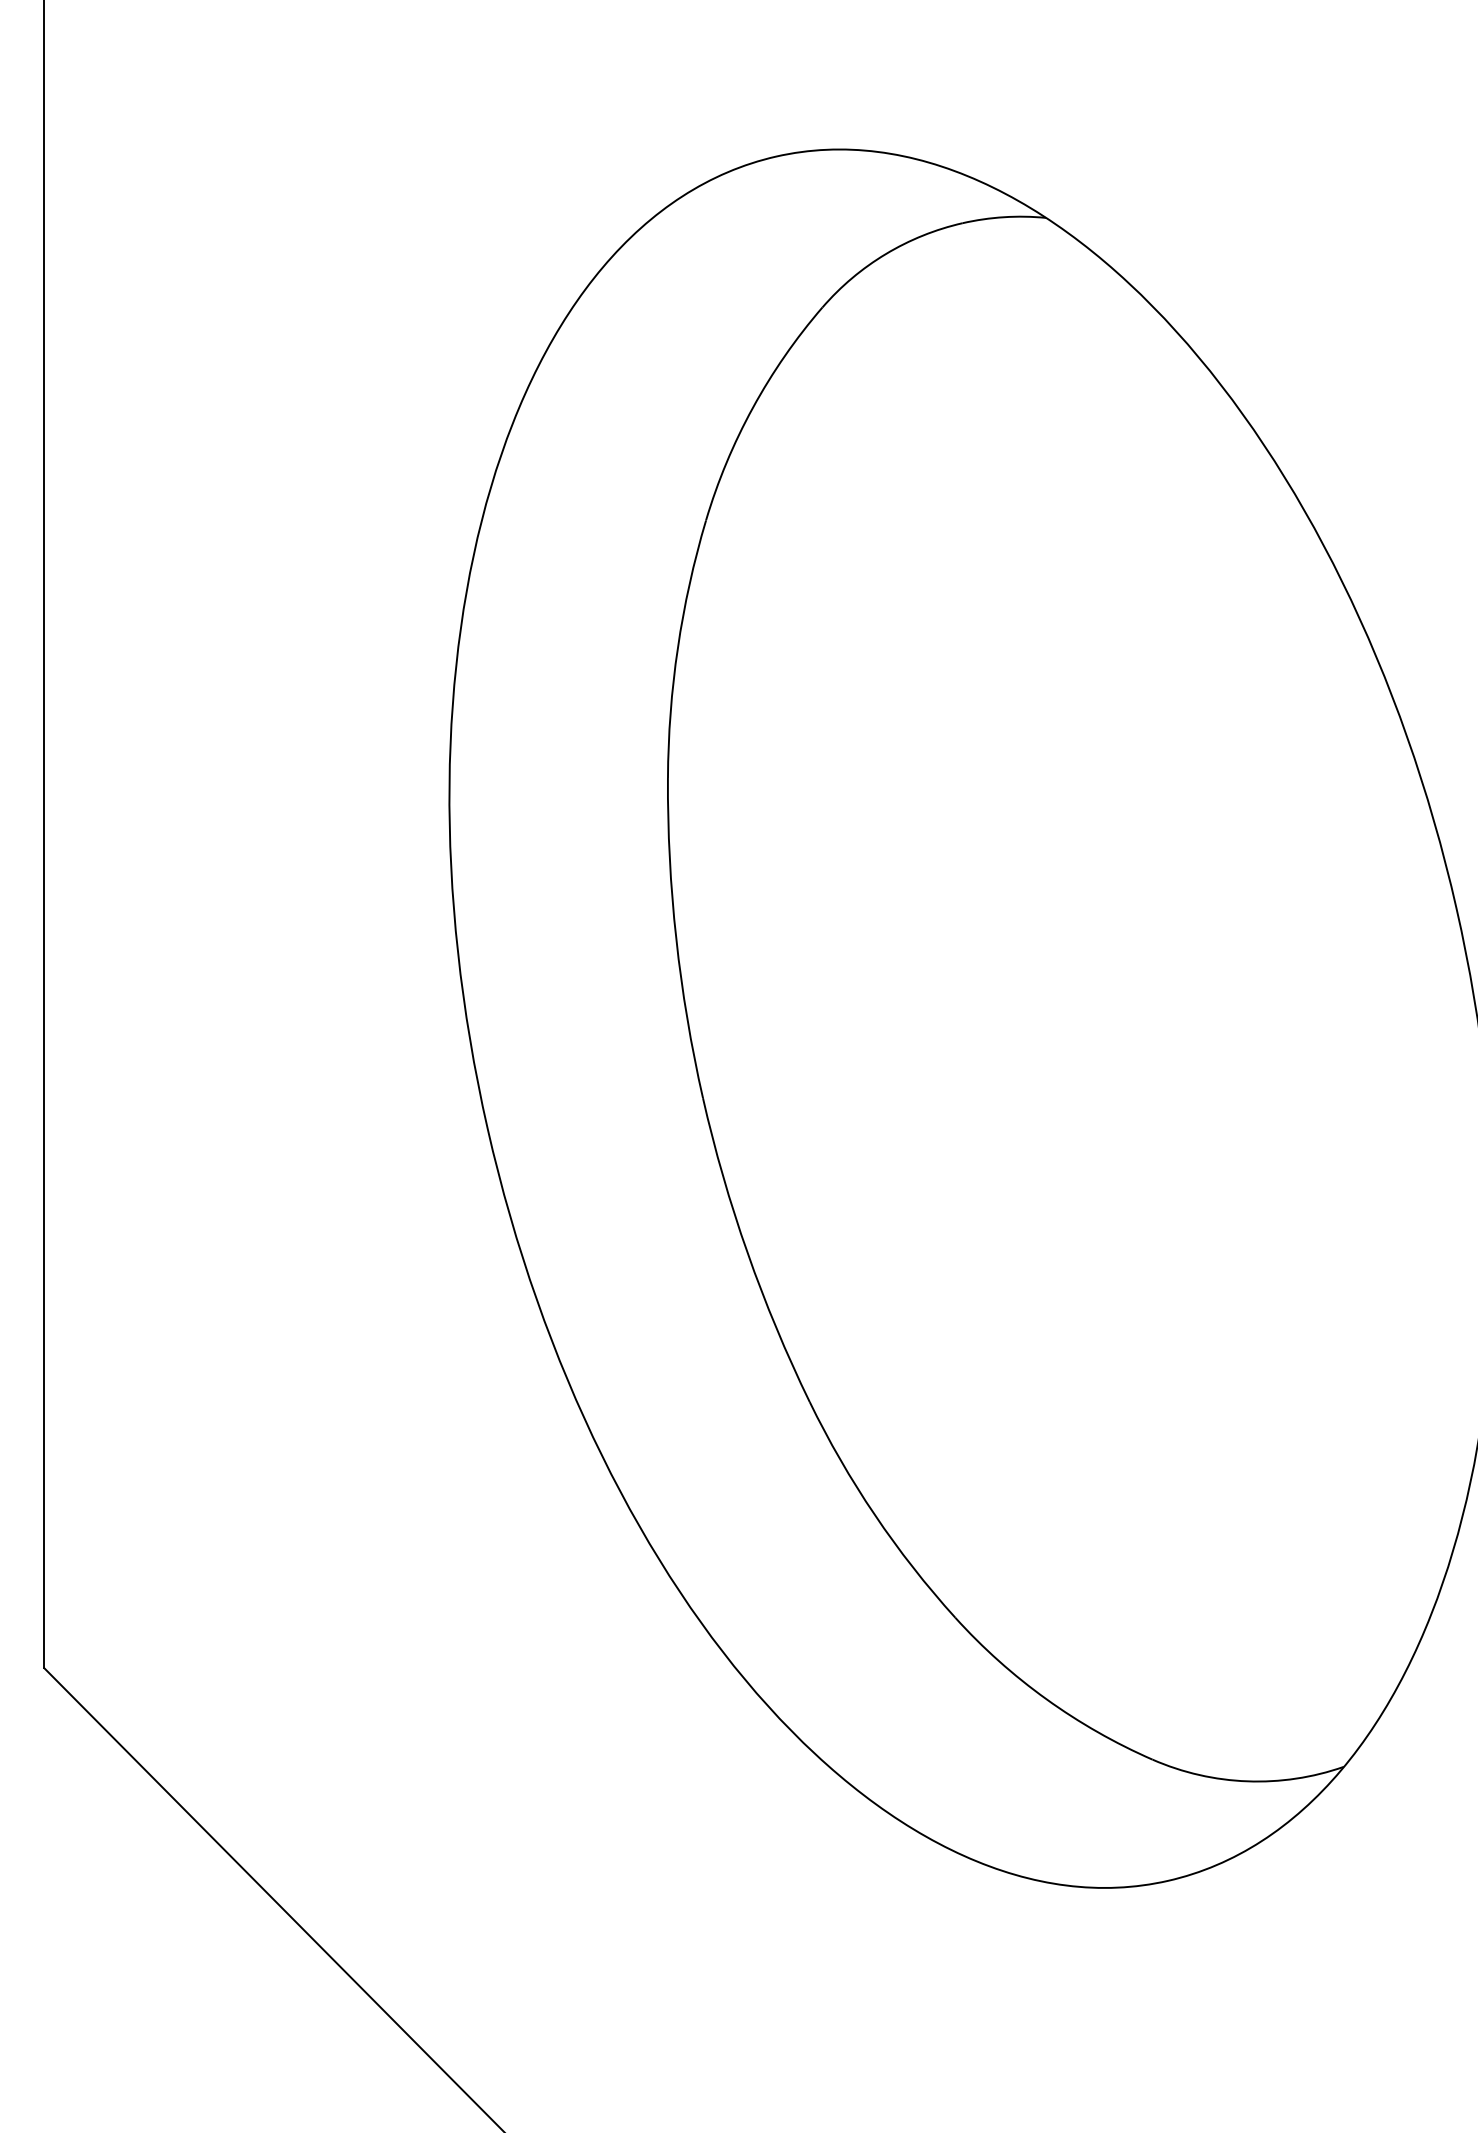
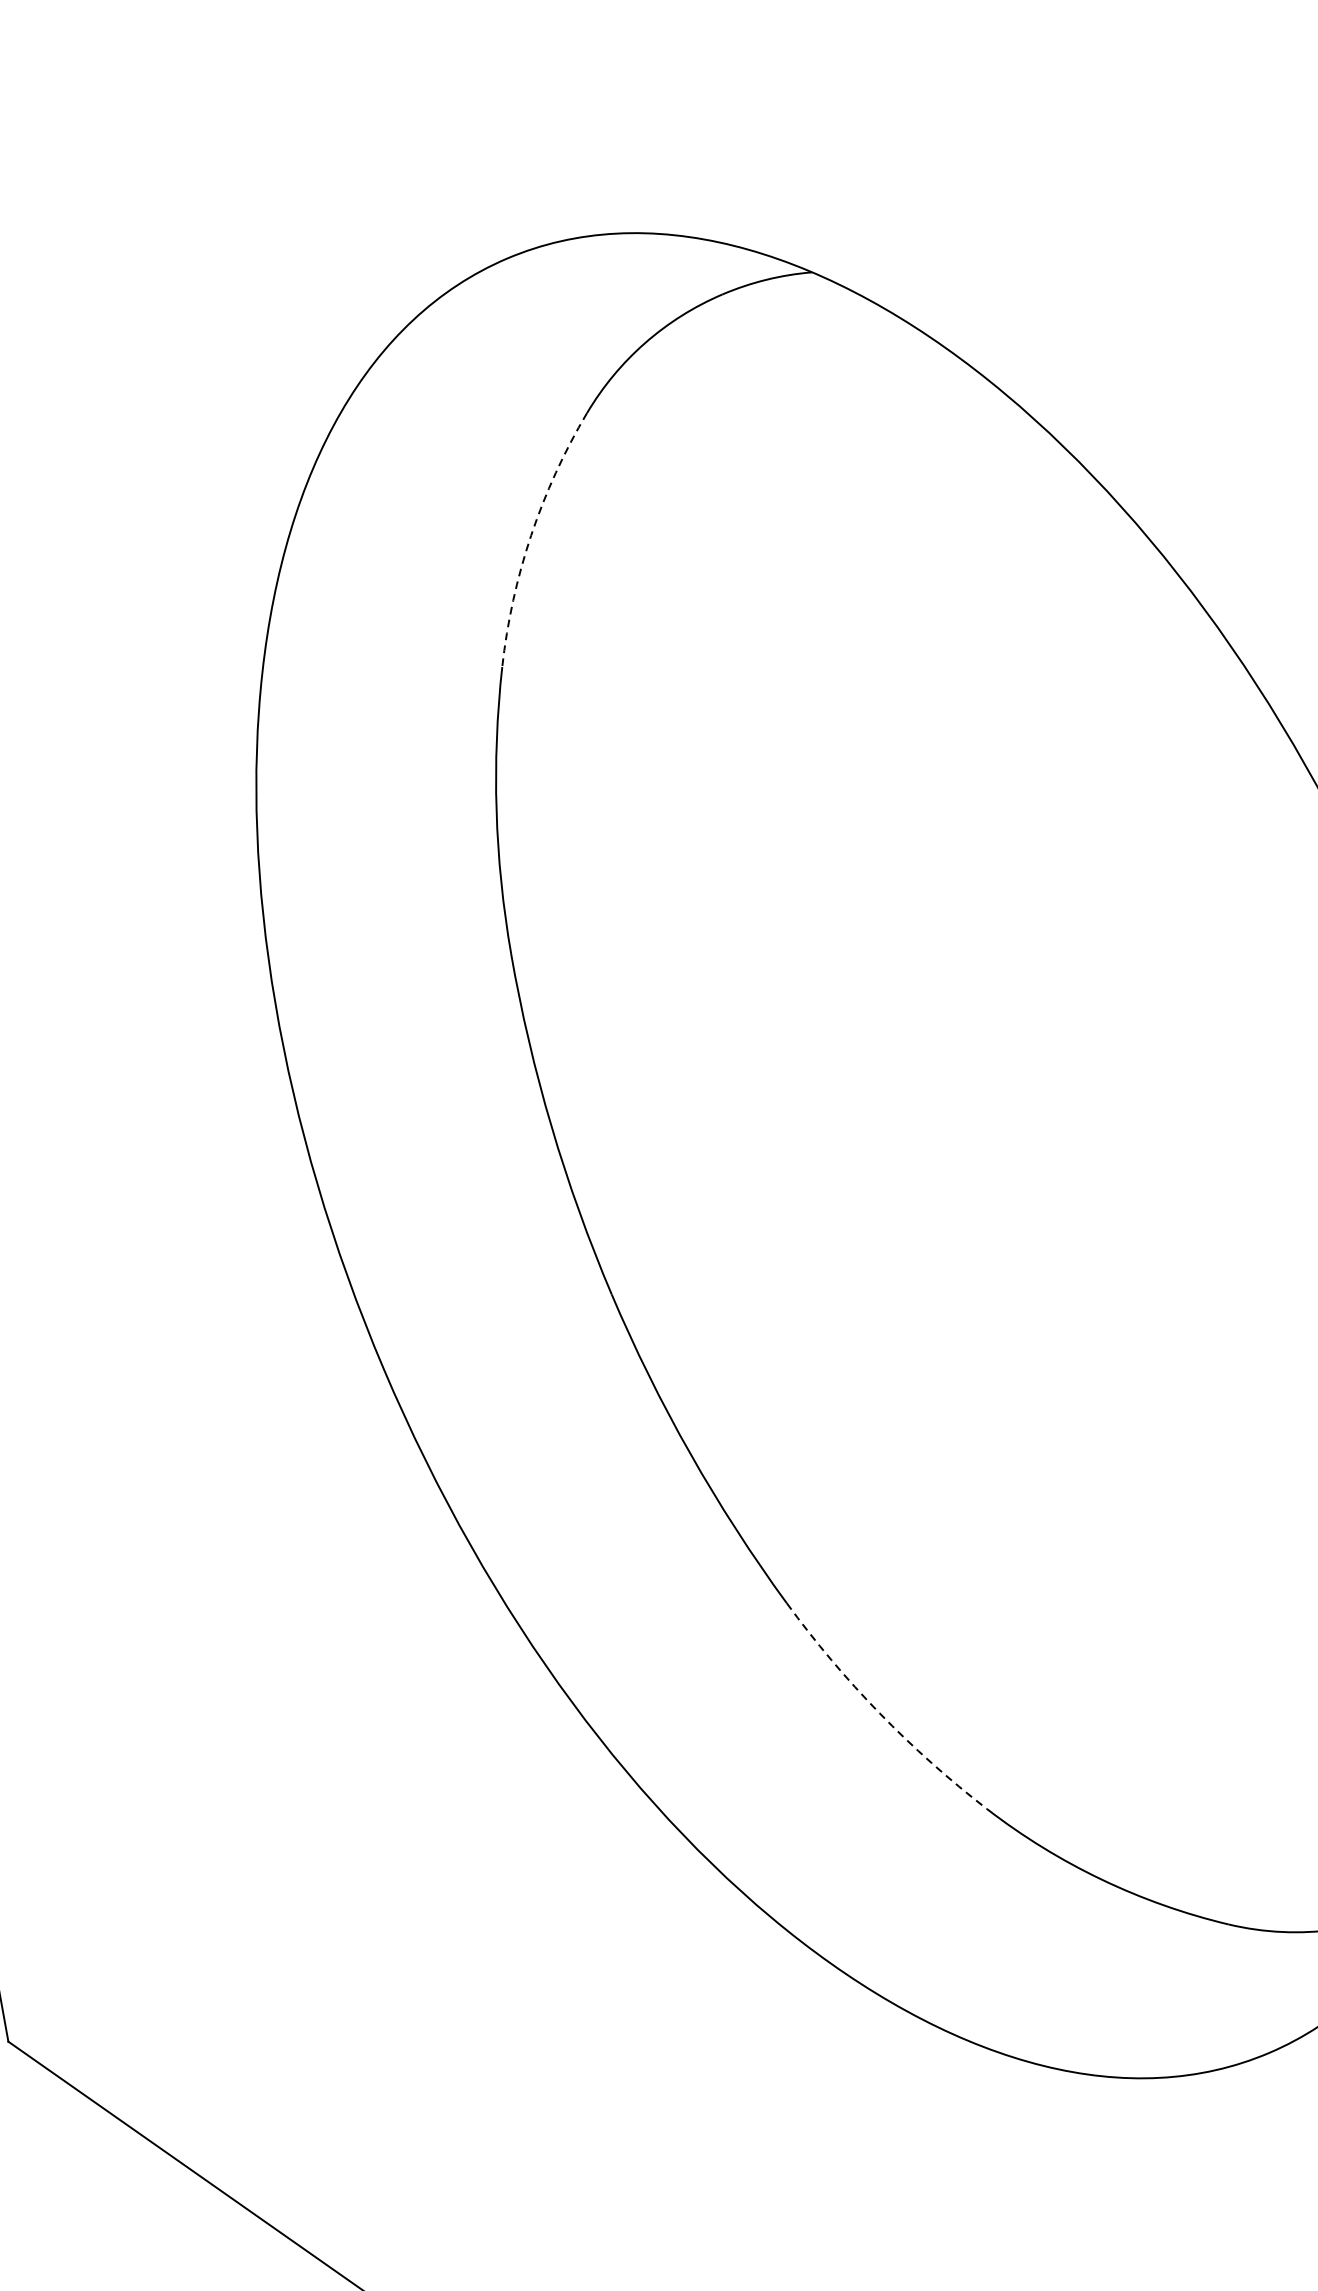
arc: (752, 407) -> (530, 535), solid -> dashed
arc: (874, 1515) -> (879, 1713), solid -> dashed

